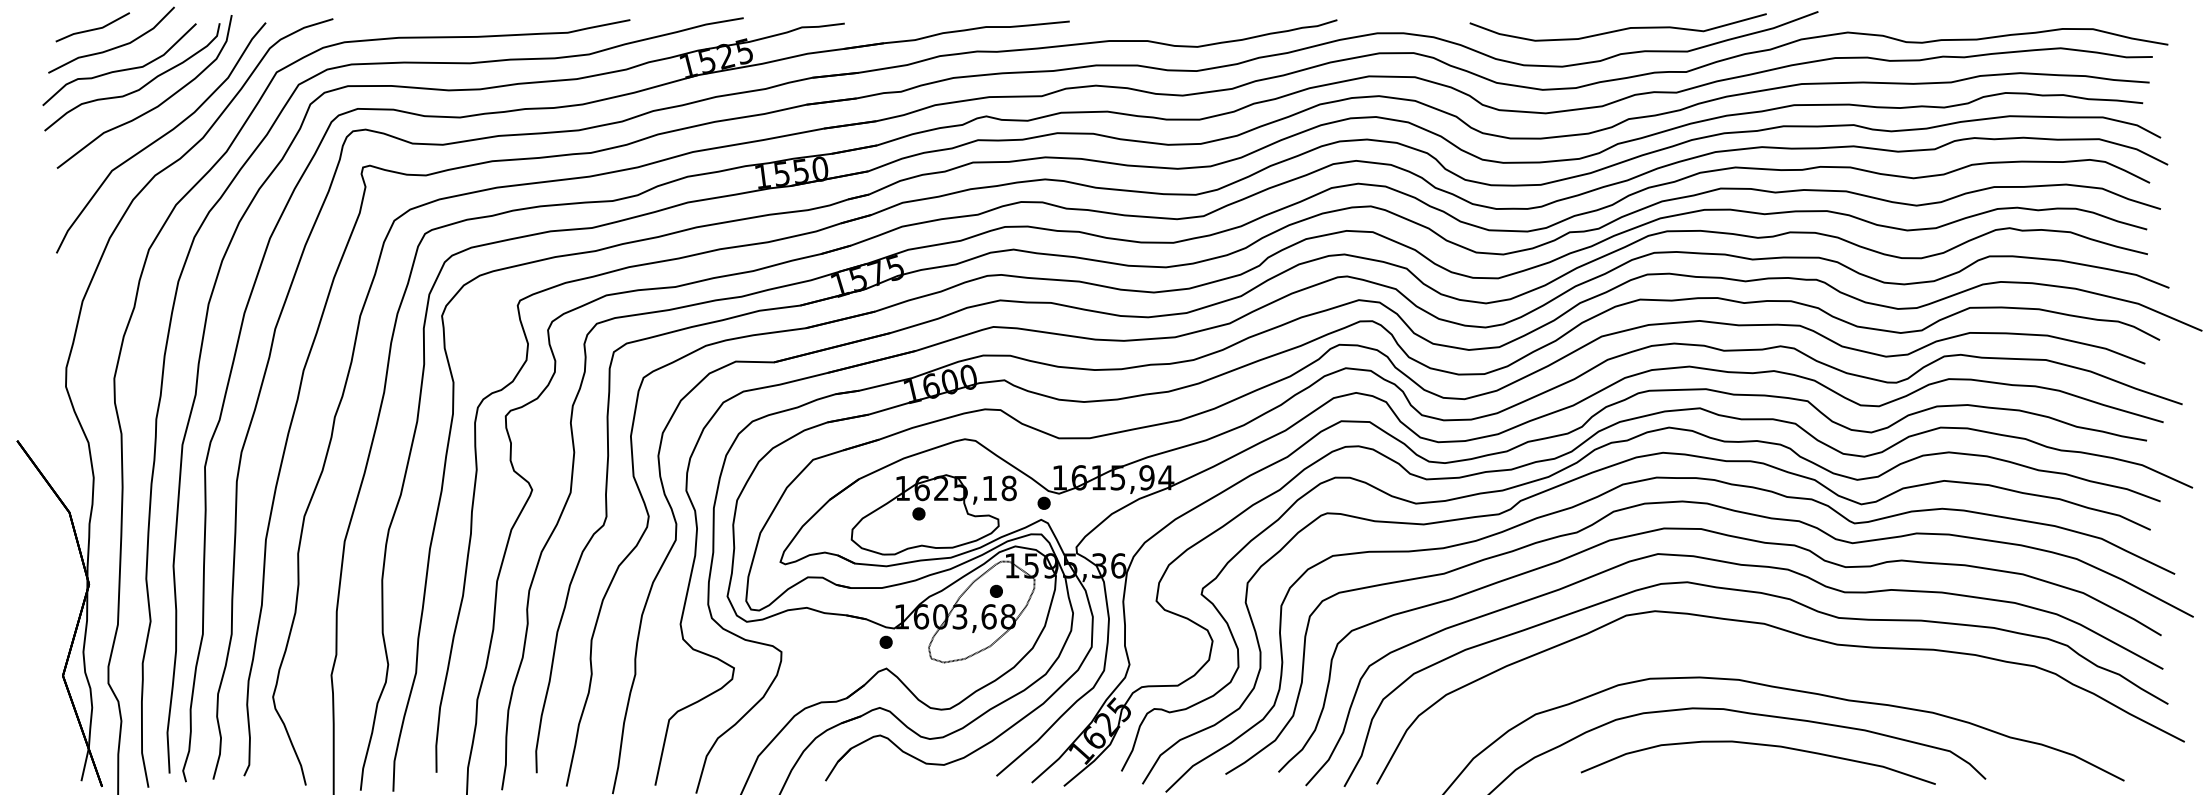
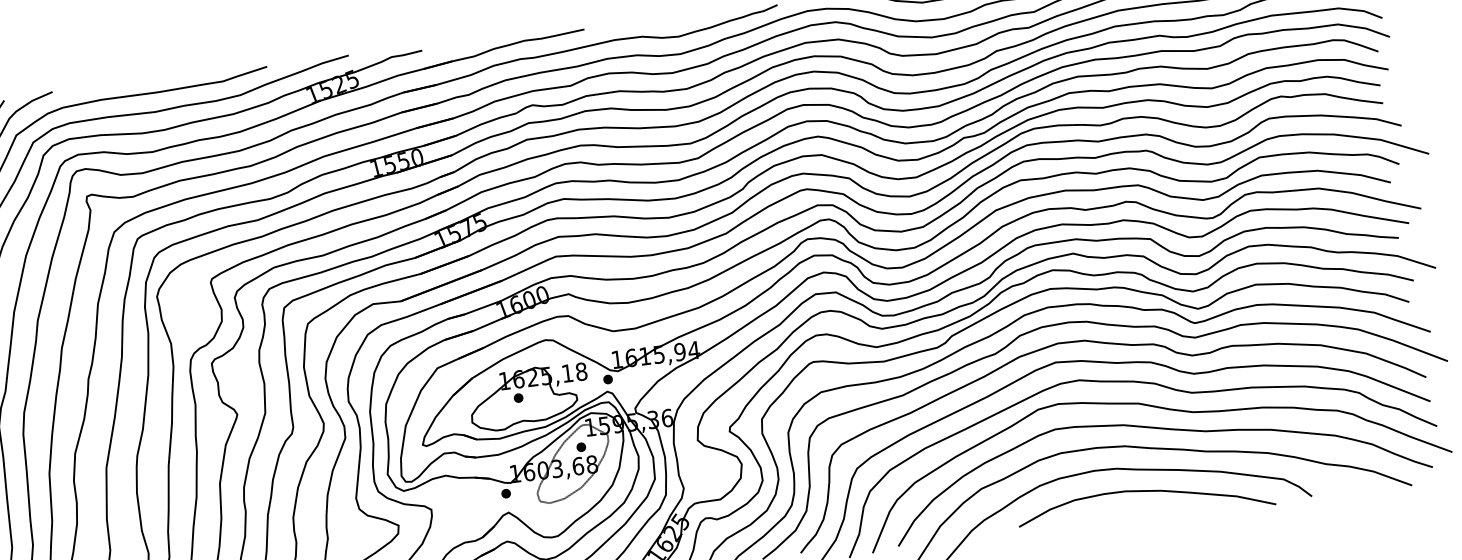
curve: (1794, 663) -> (1163, 429), added

